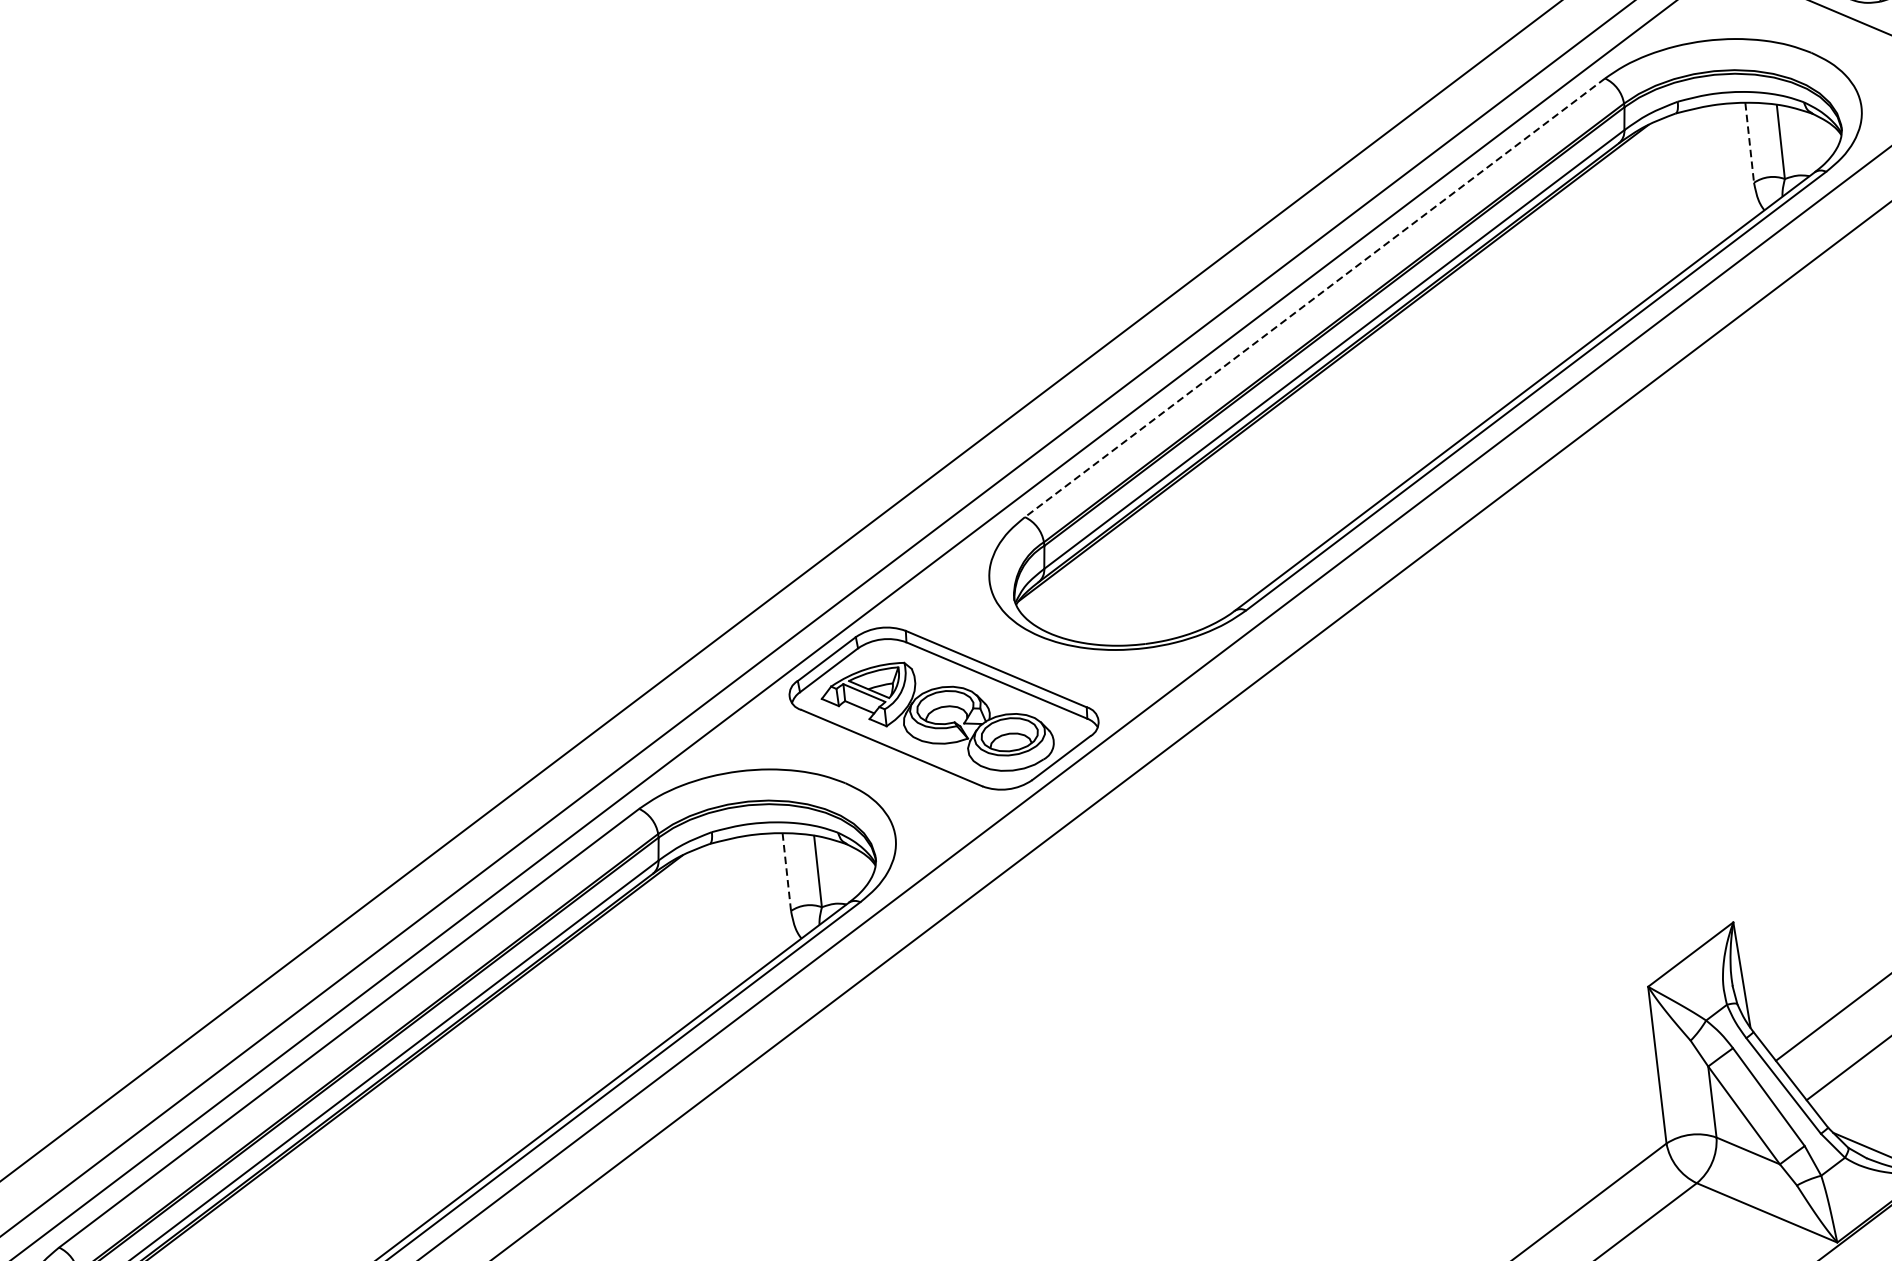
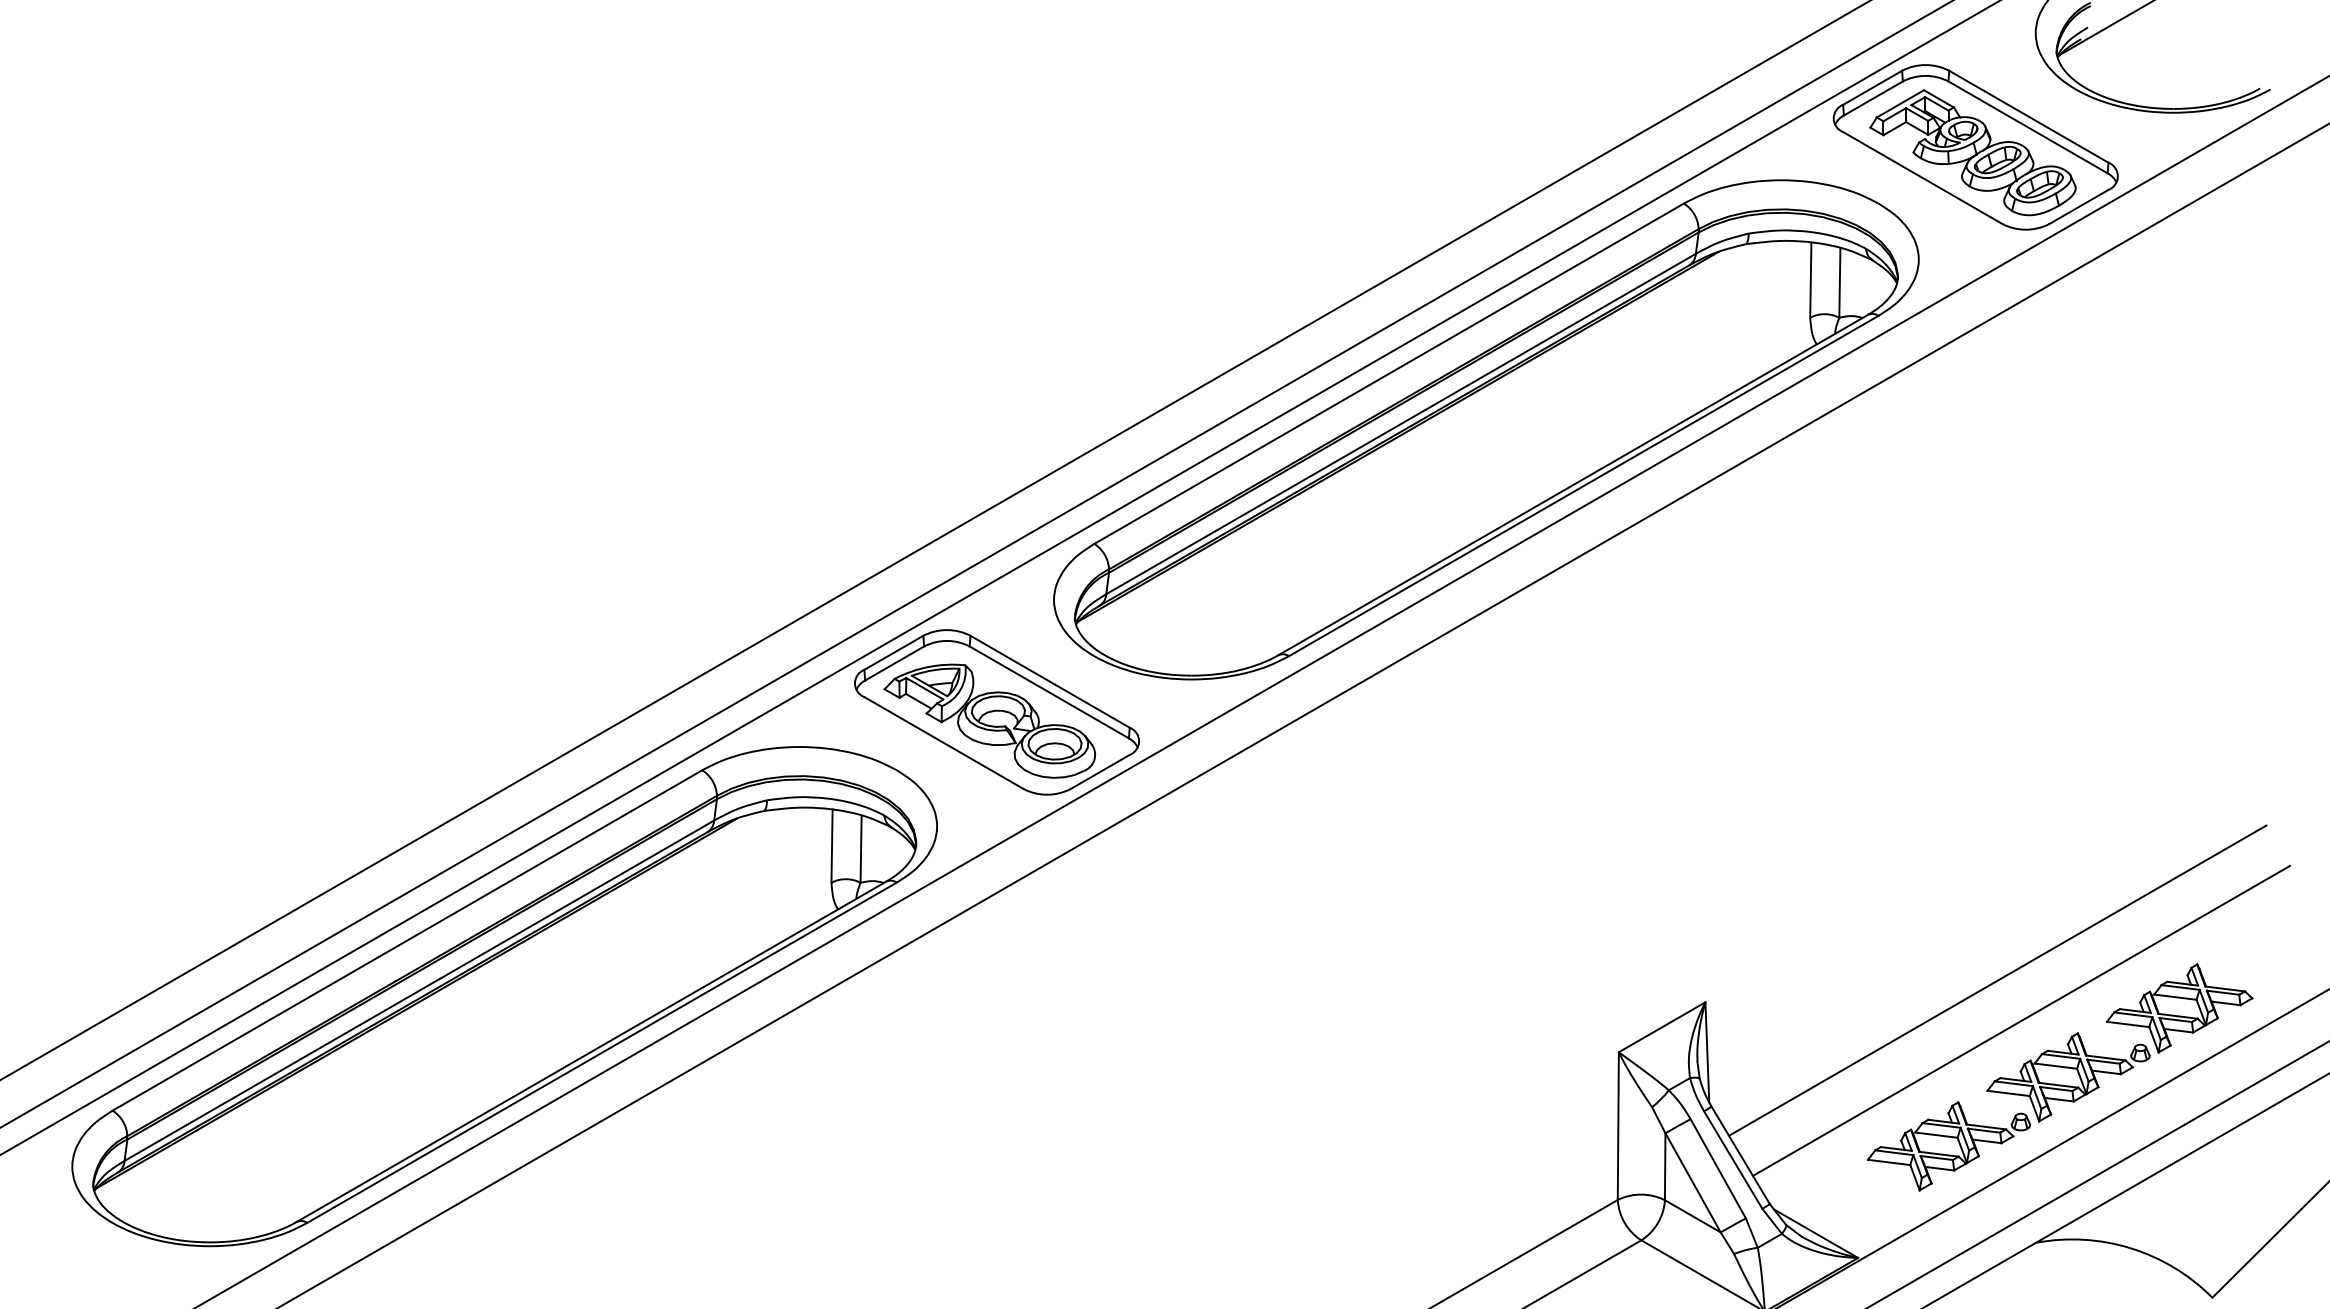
line: (1749, 143) -> (1810, 280), dashed -> solid
line: (1314, 297) -> (1388, 373), dashed -> solid
line: (787, 872) -> (832, 846), dashed -> solid

